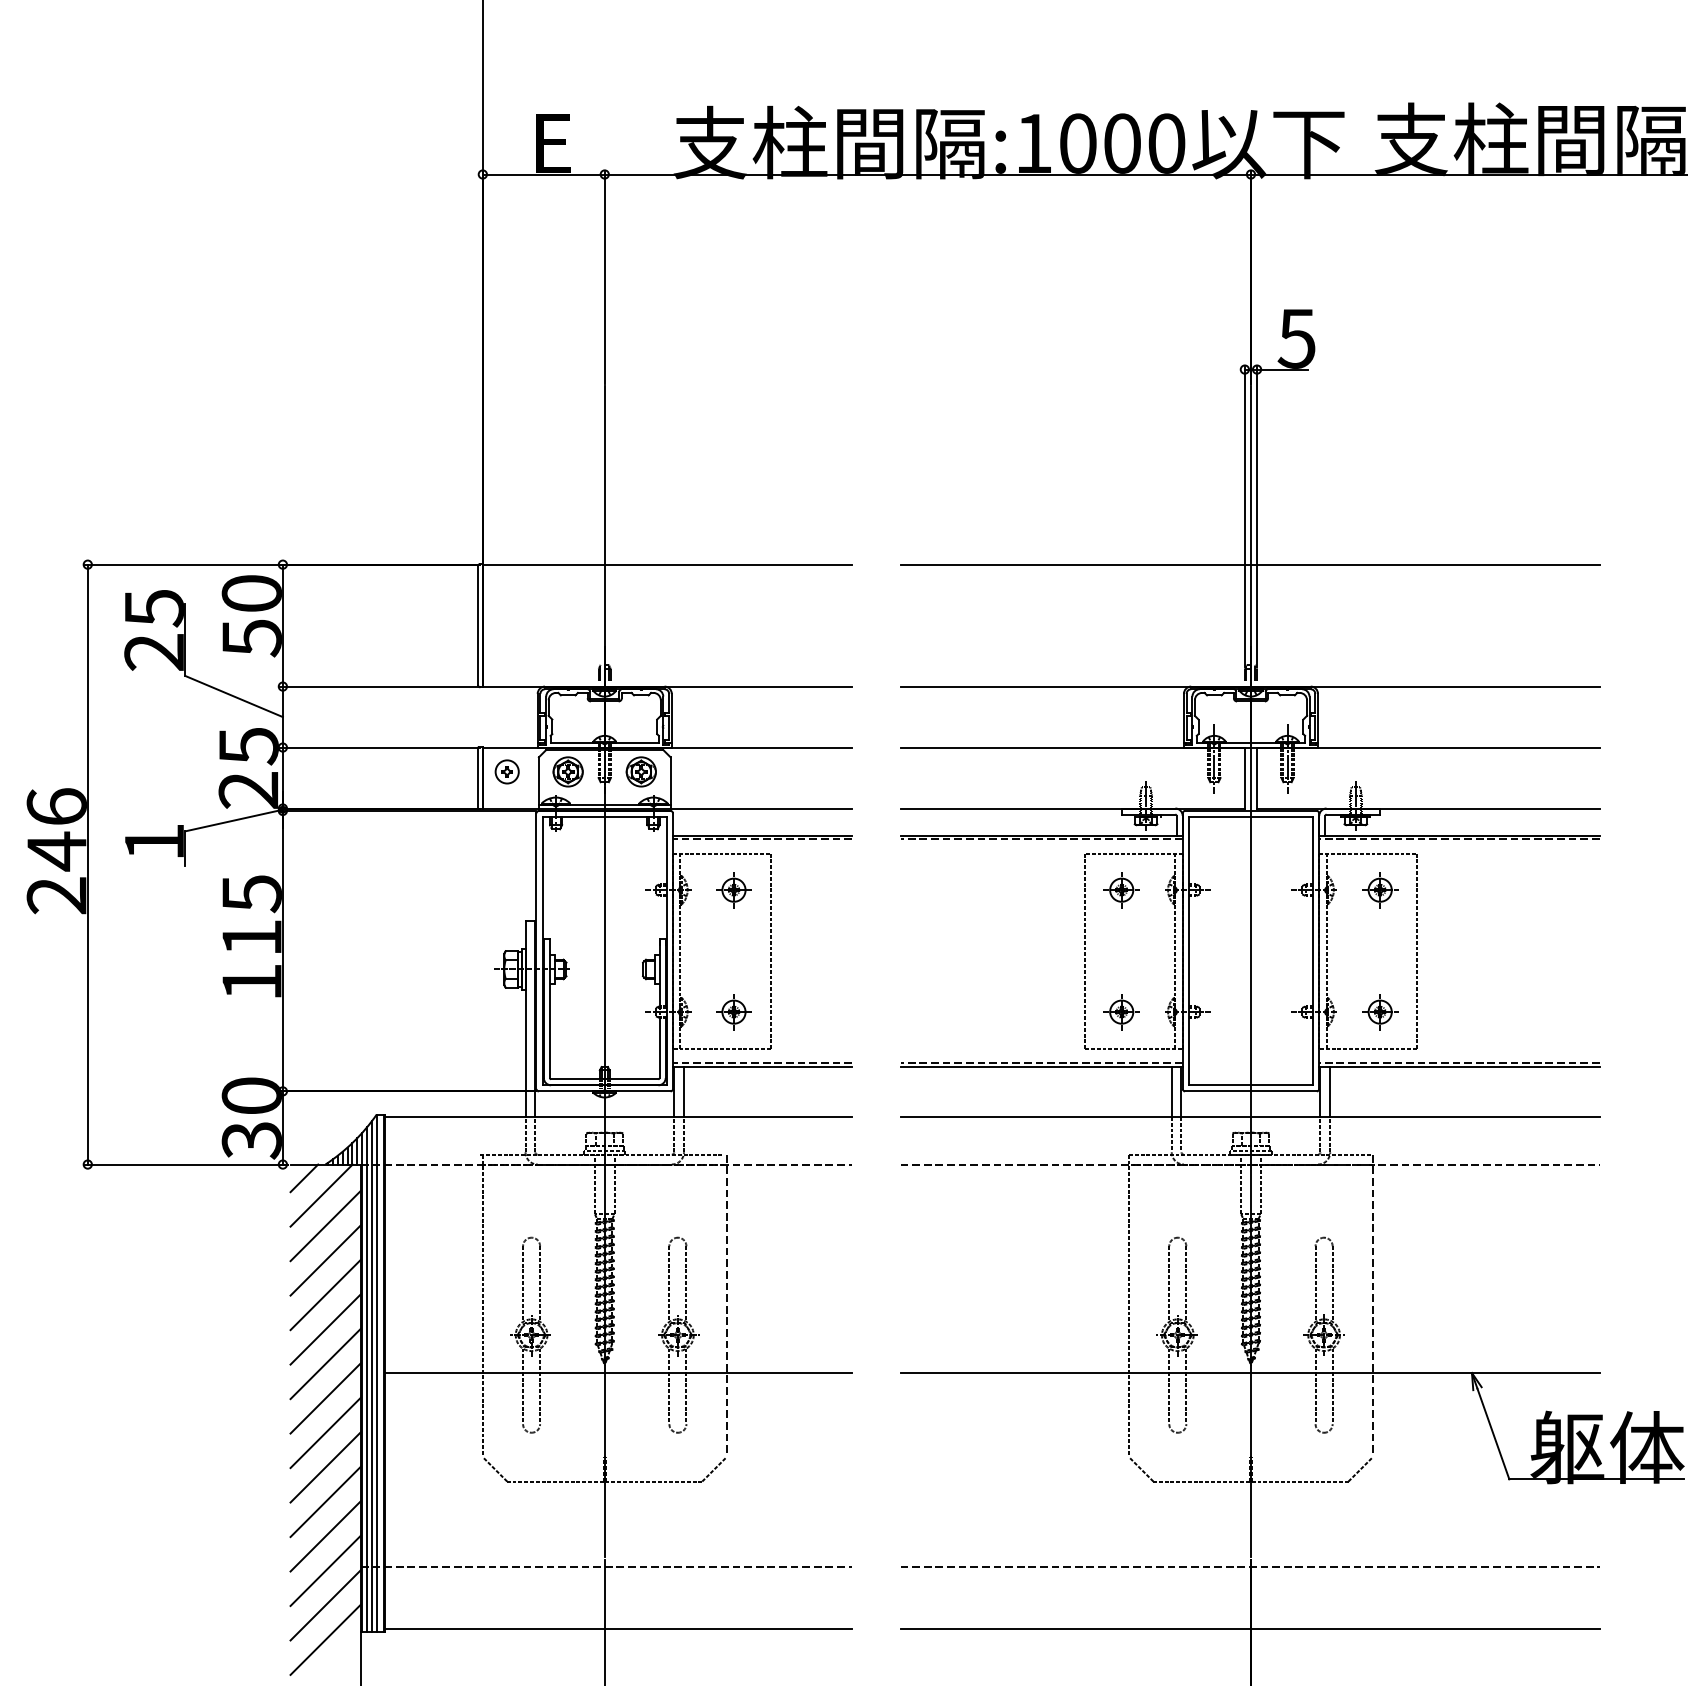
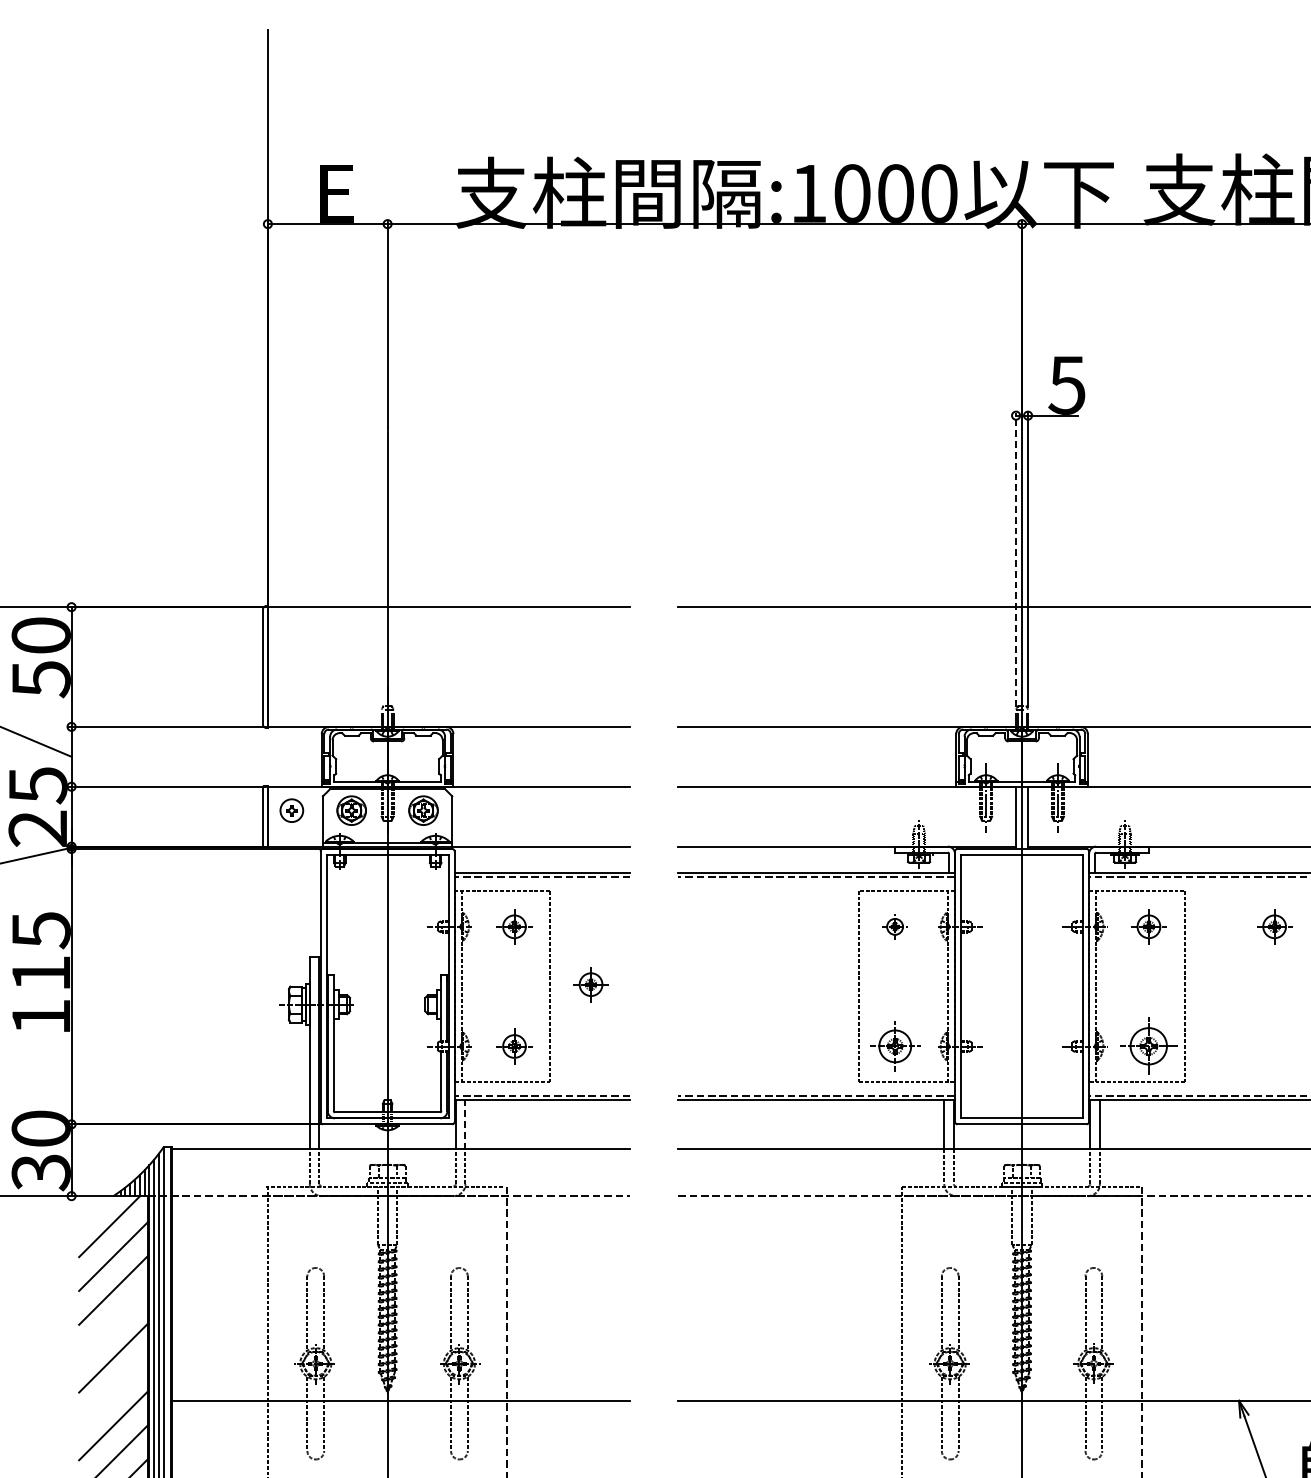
line: (1244, 516) -> (1015, 559), solid -> dashed
part: (1121, 890) -> (894, 927), size x0.7
part: (1508, 890) -> (1274, 927), added
part: (811, 949) -> (590, 985), added
part: (1121, 1012) -> (894, 1046), size x1.4
part: (1380, 1012) -> (1149, 1046), size x1.6
line: (684, 1091) -> (465, 1124), solid -> dashed
line: (304, 1178) -> (92, 1209), removed
line: (325, 1294) -> (113, 1323), removed
line: (325, 1363) -> (113, 1391), removed

